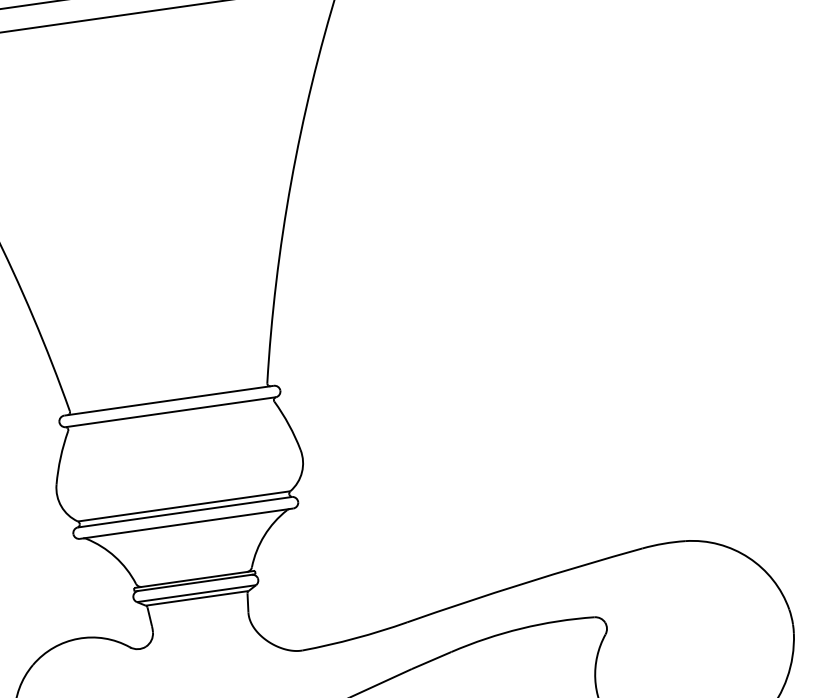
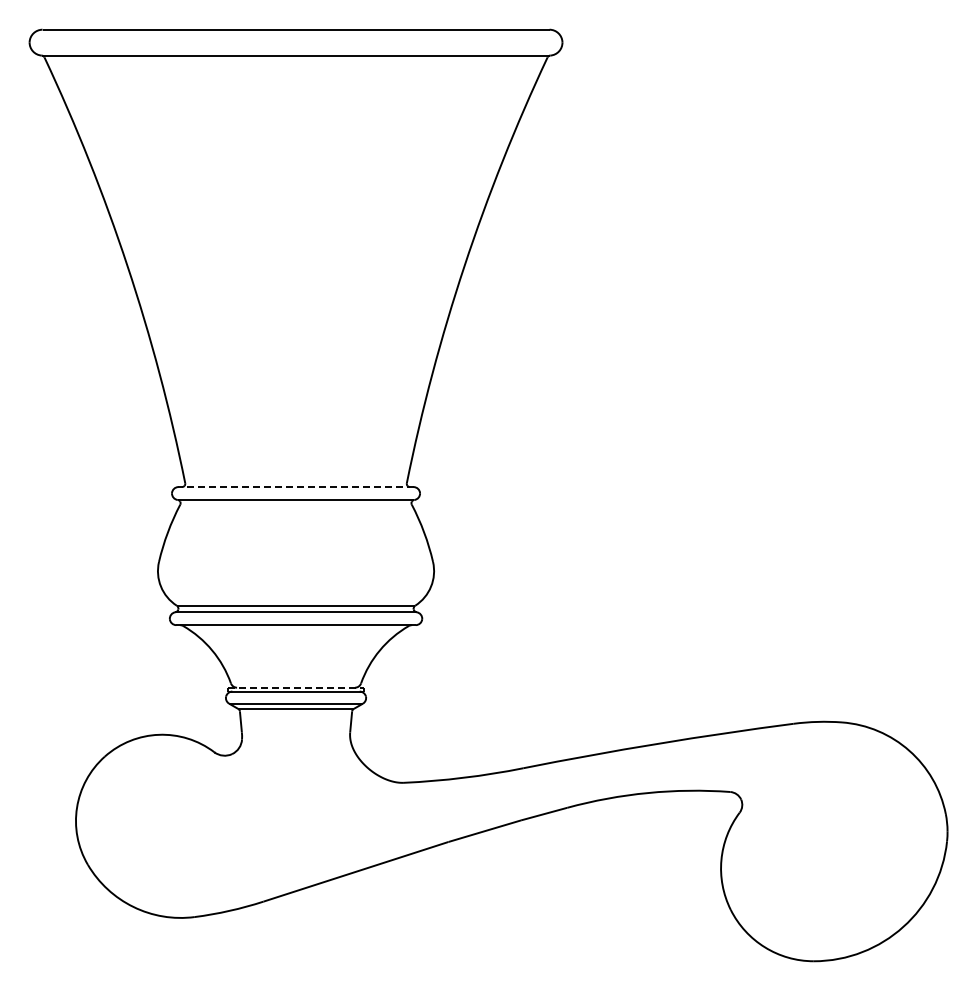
line: (169, 401) -> (296, 487), solid -> dashed
line: (194, 579) -> (296, 687), solid -> dashed

